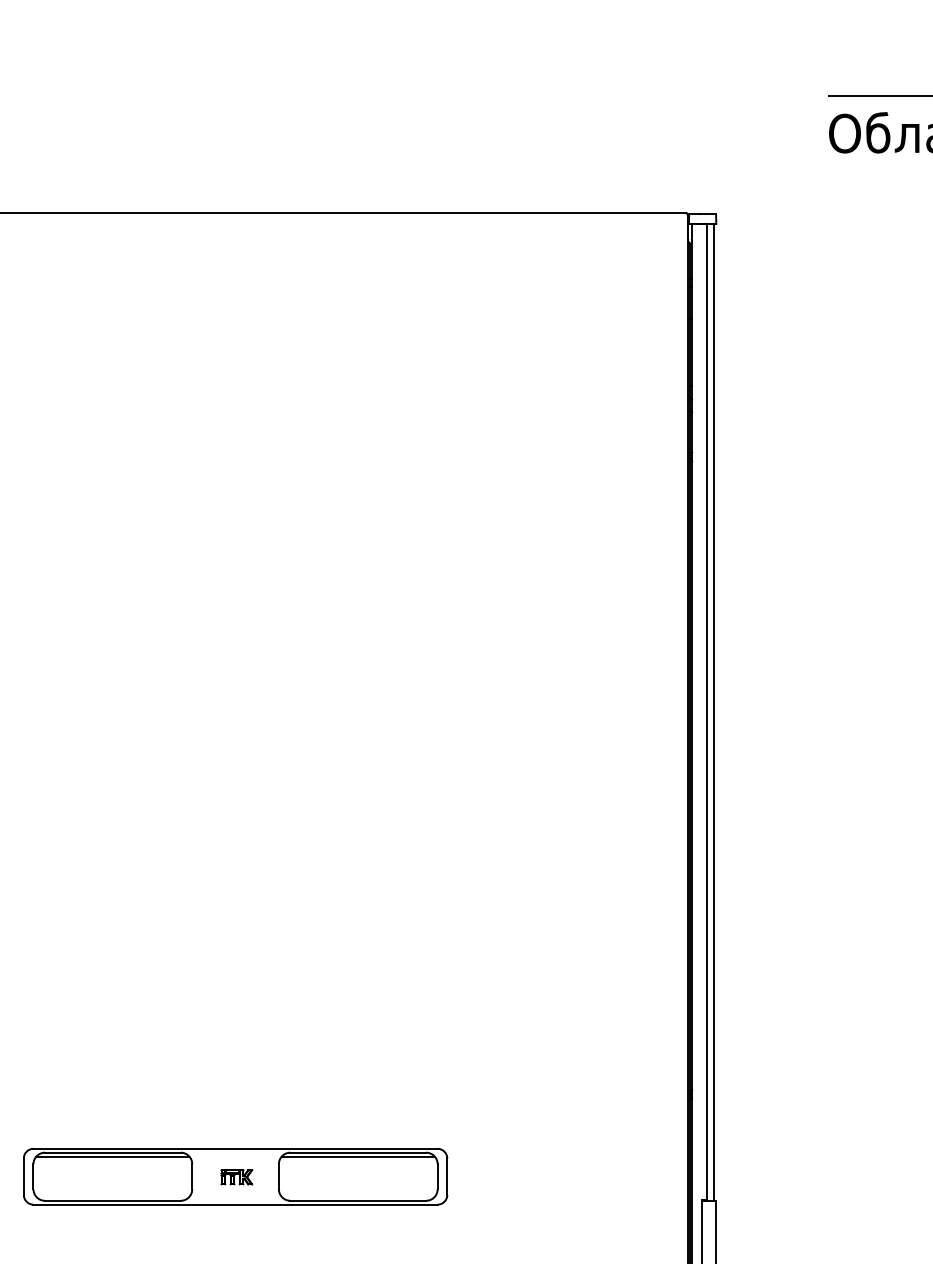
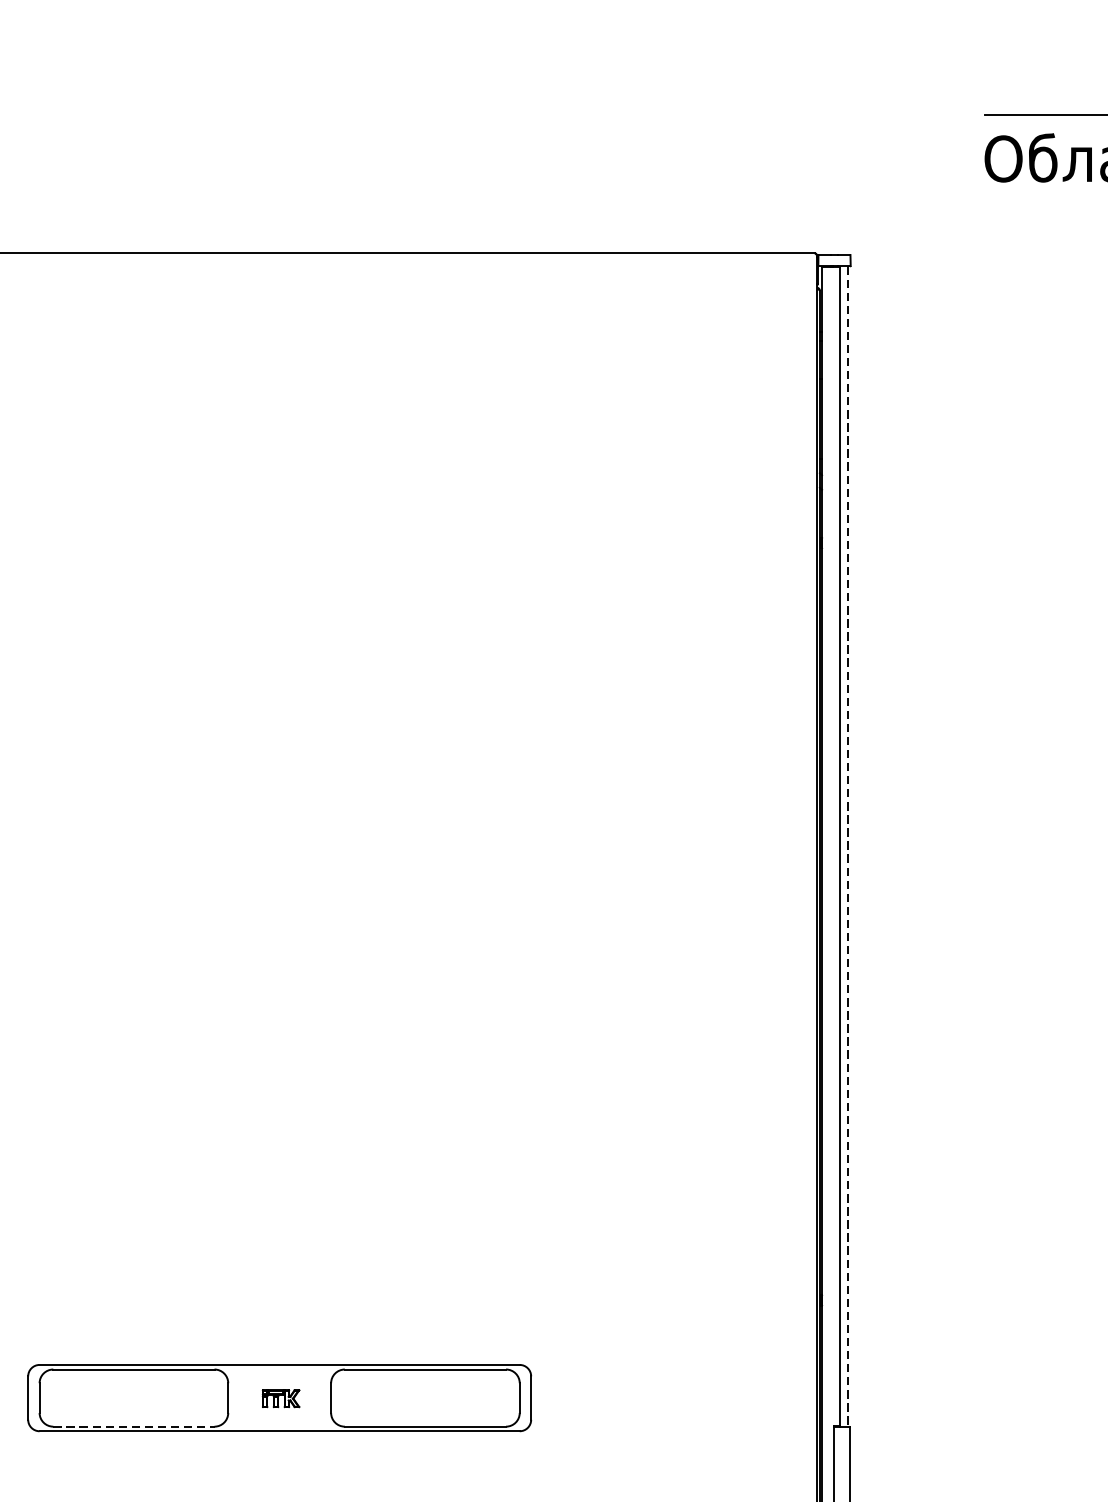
line: (714, 712) -> (848, 846), solid -> dashed
line: (112, 1156) -> (133, 1374), removed
line: (357, 1156) -> (424, 1374), removed
line: (112, 1200) -> (133, 1426), solid -> dashed

